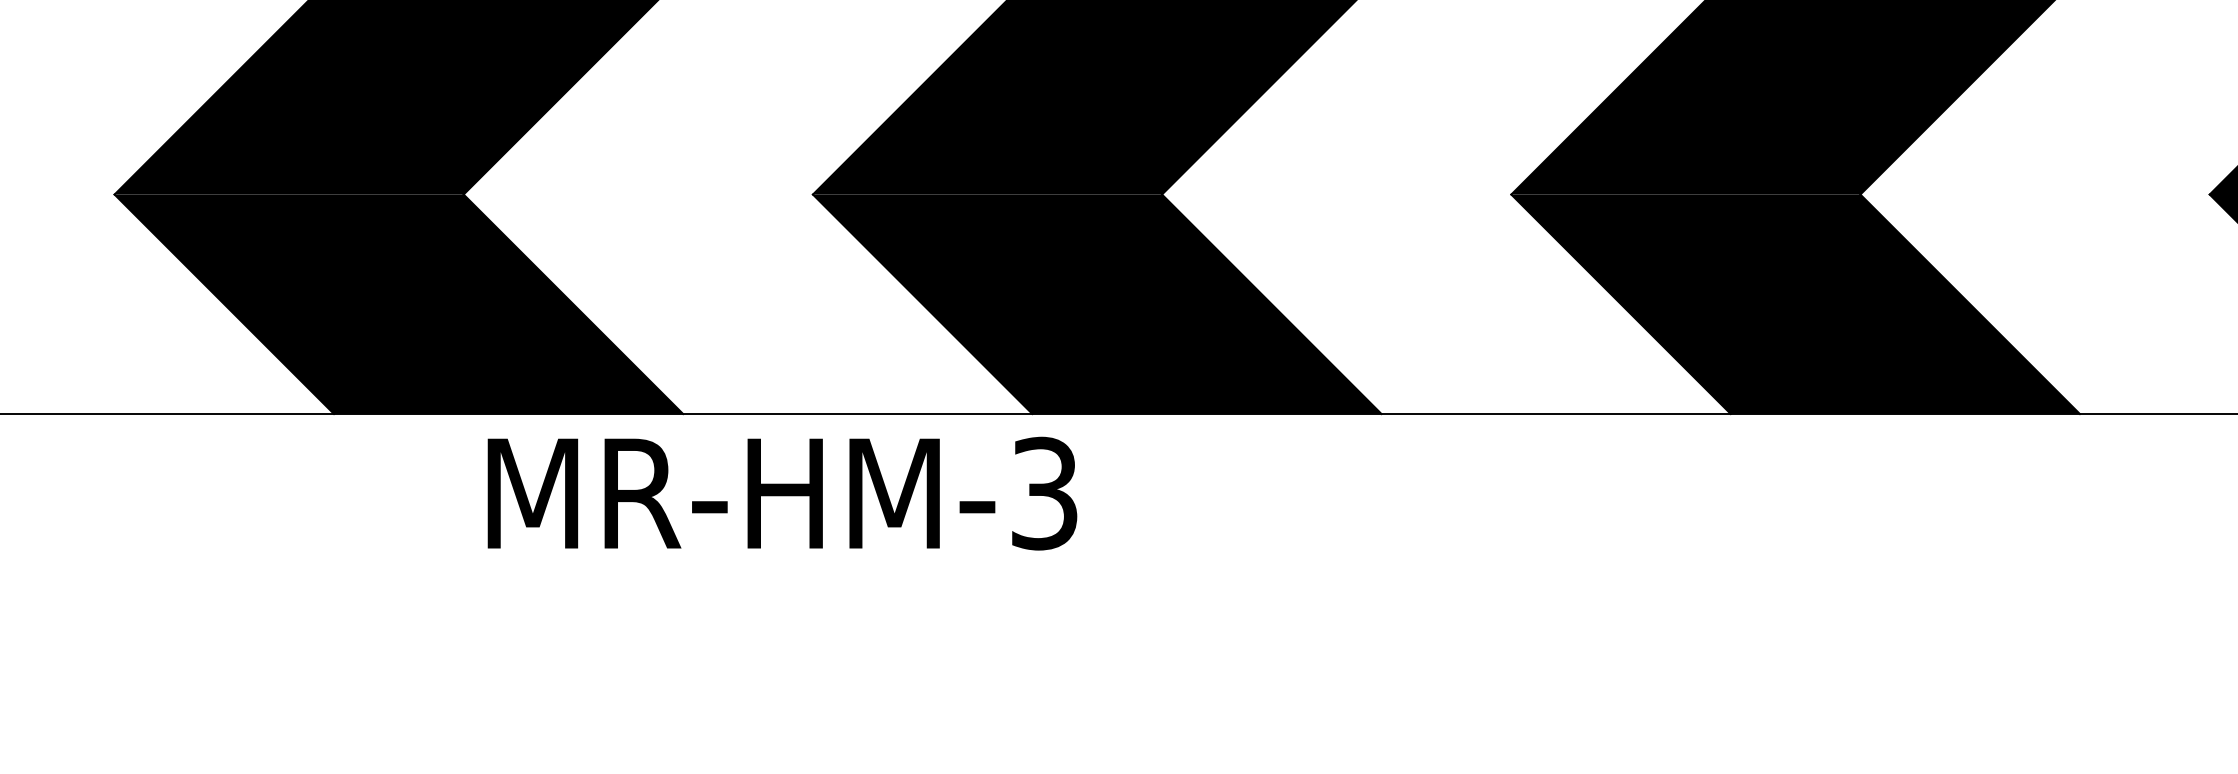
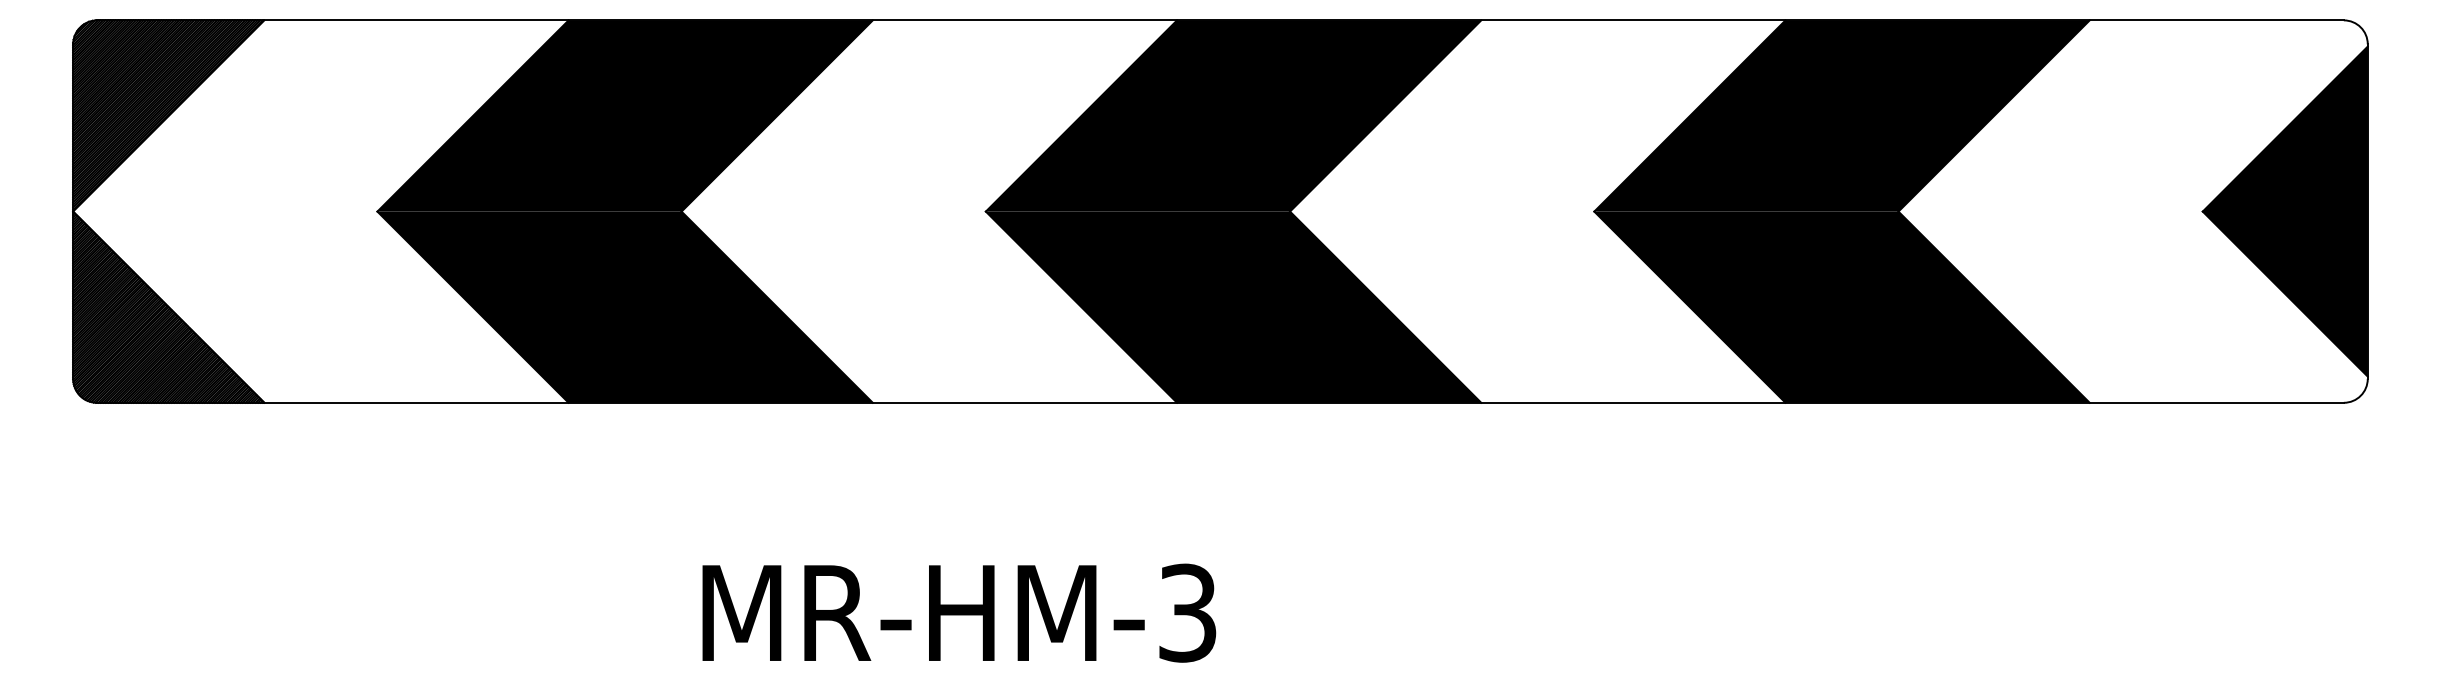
text: (782, 492) -> (959, 612), moved

